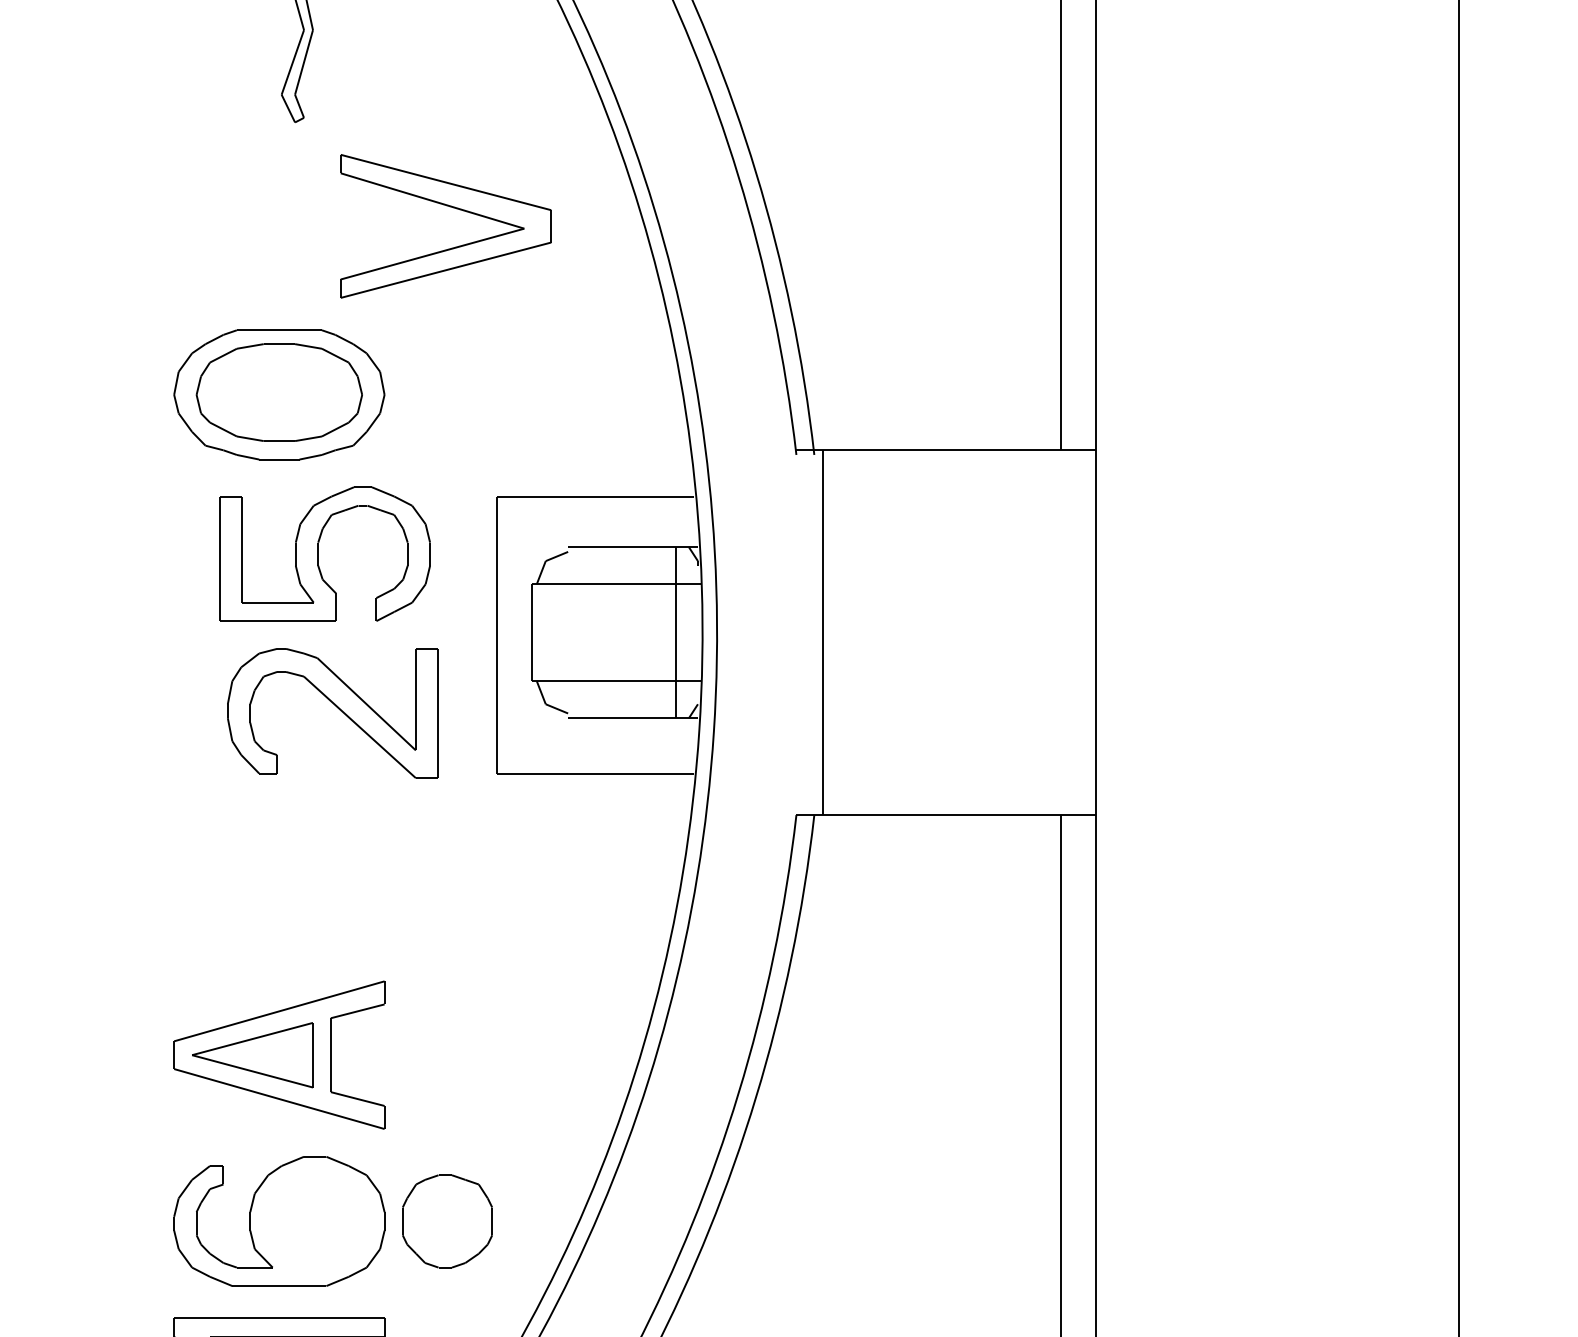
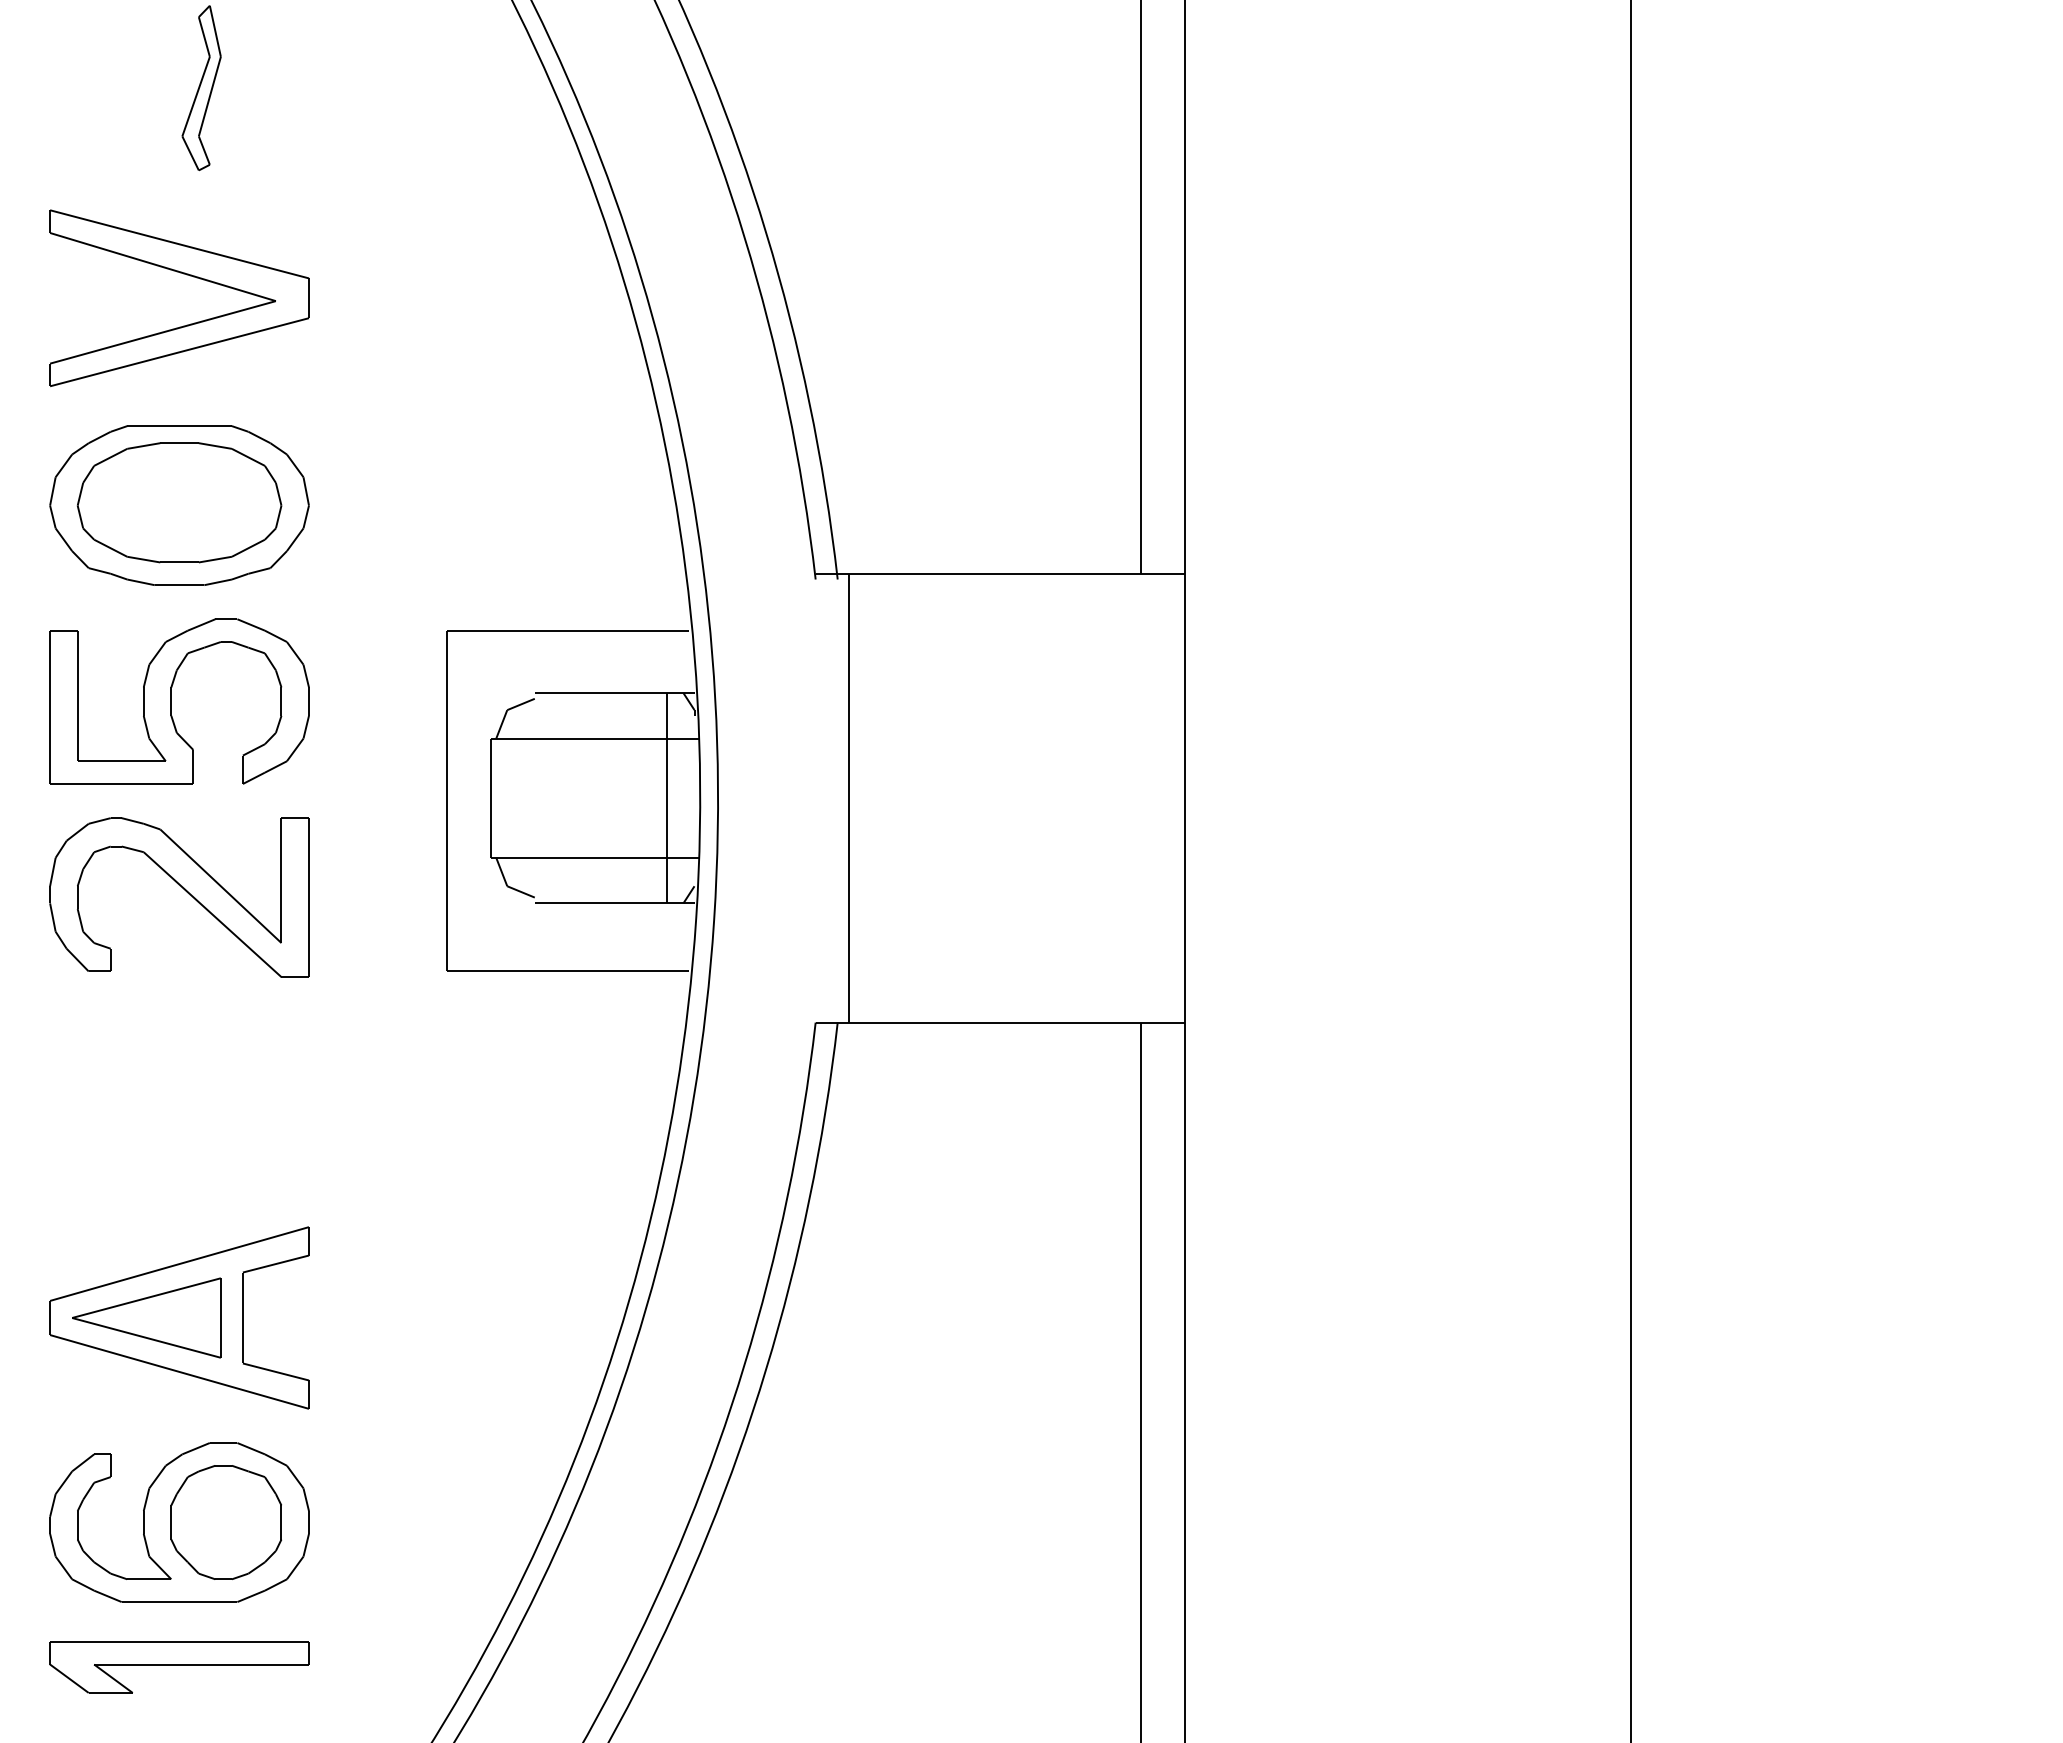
part: (451, 207) -> (186, 275), moved
part: (318, 554) -> (171, 701), moved
part: (337, 708) -> (185, 891), moved
part: (446, 1221) -> (225, 1522), moved

